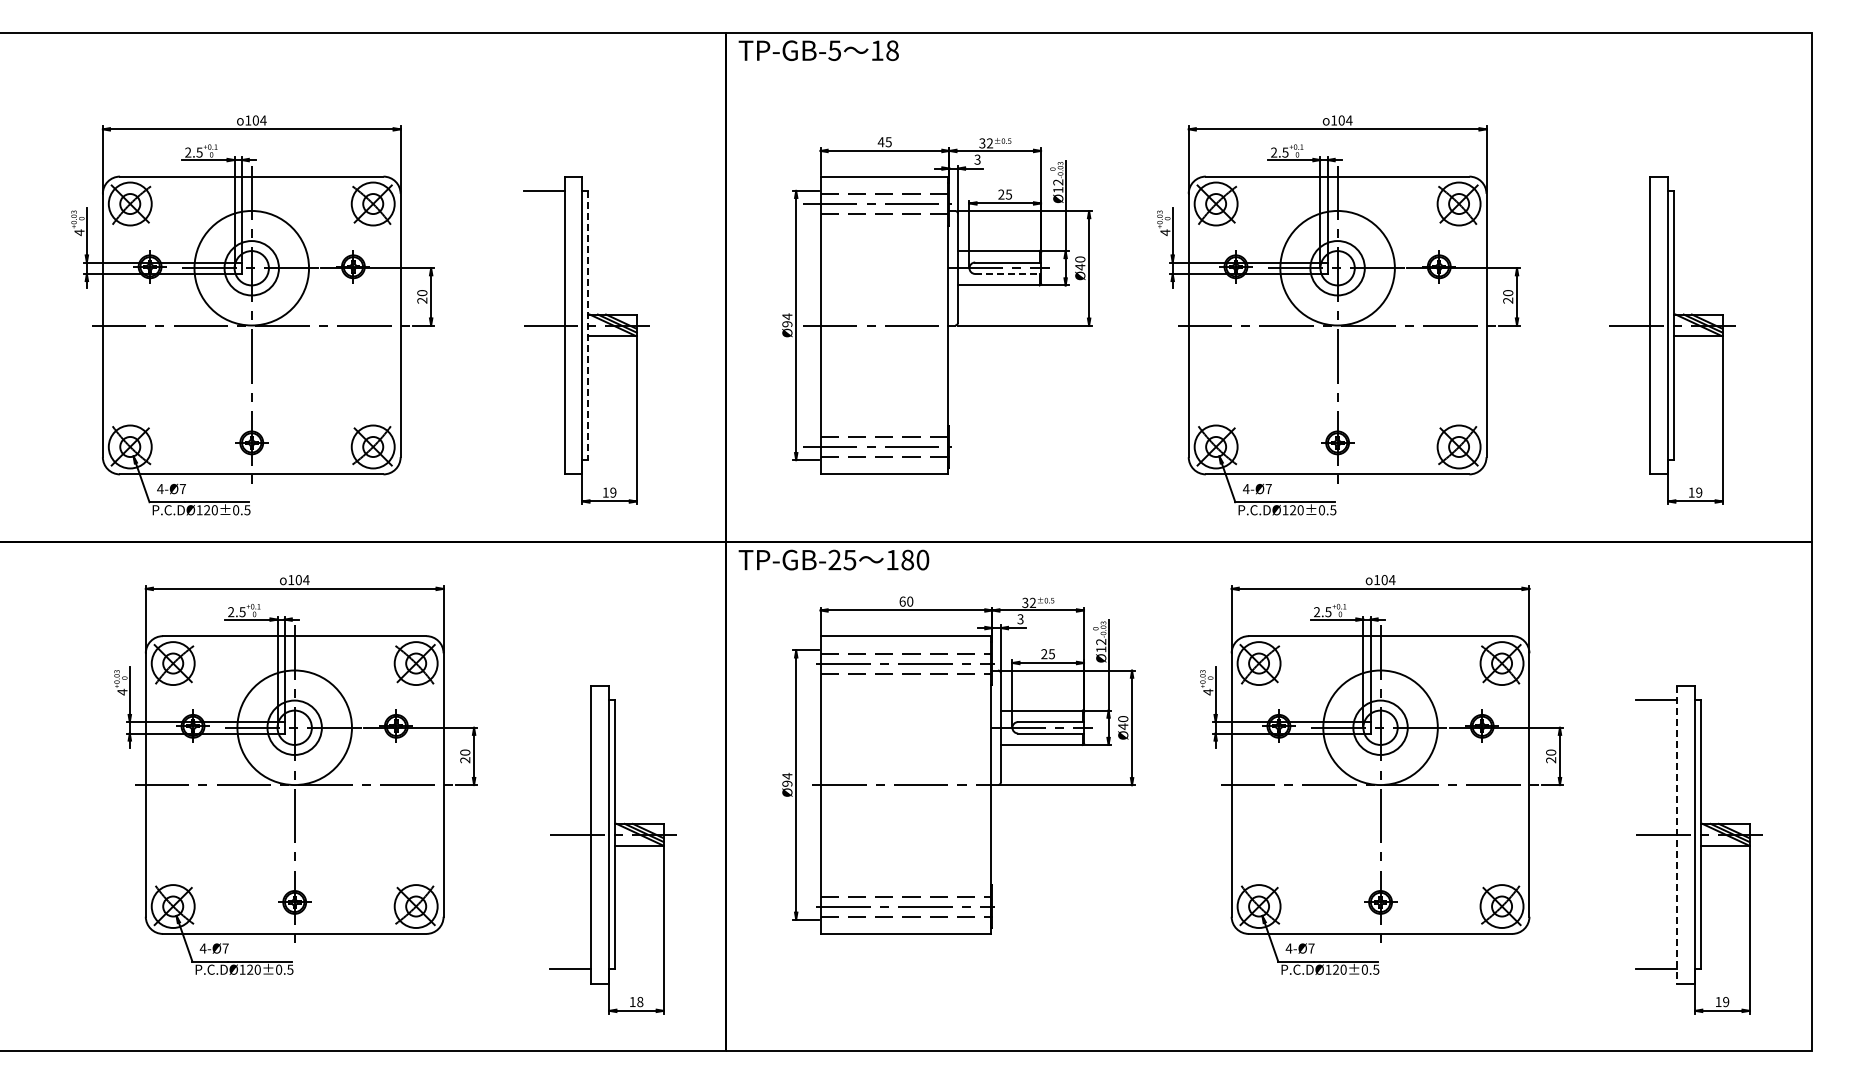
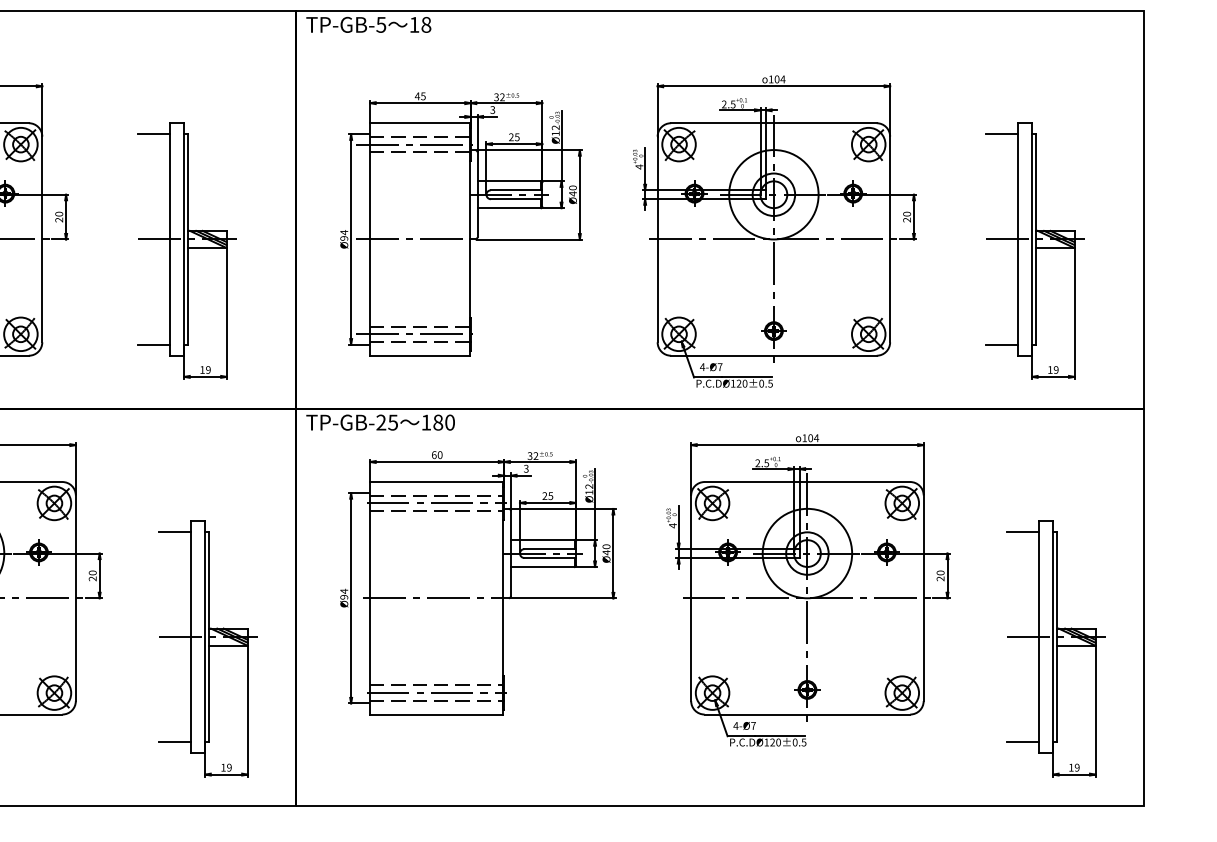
line: (1629, 190) -> (1001, 134), added
line: (1008, 273) -> (516, 198), dashed -> solid
line: (587, 325) -> (188, 239), dashed -> solid
line: (543, 460) -> (153, 344), added
line: (1629, 460) -> (1001, 344), added
line: (570, 700) -> (174, 532), added
line: (1677, 834) -> (1039, 636), dashed -> solid
text: (640, 1001) -> (229, 767), 18 -> 19

